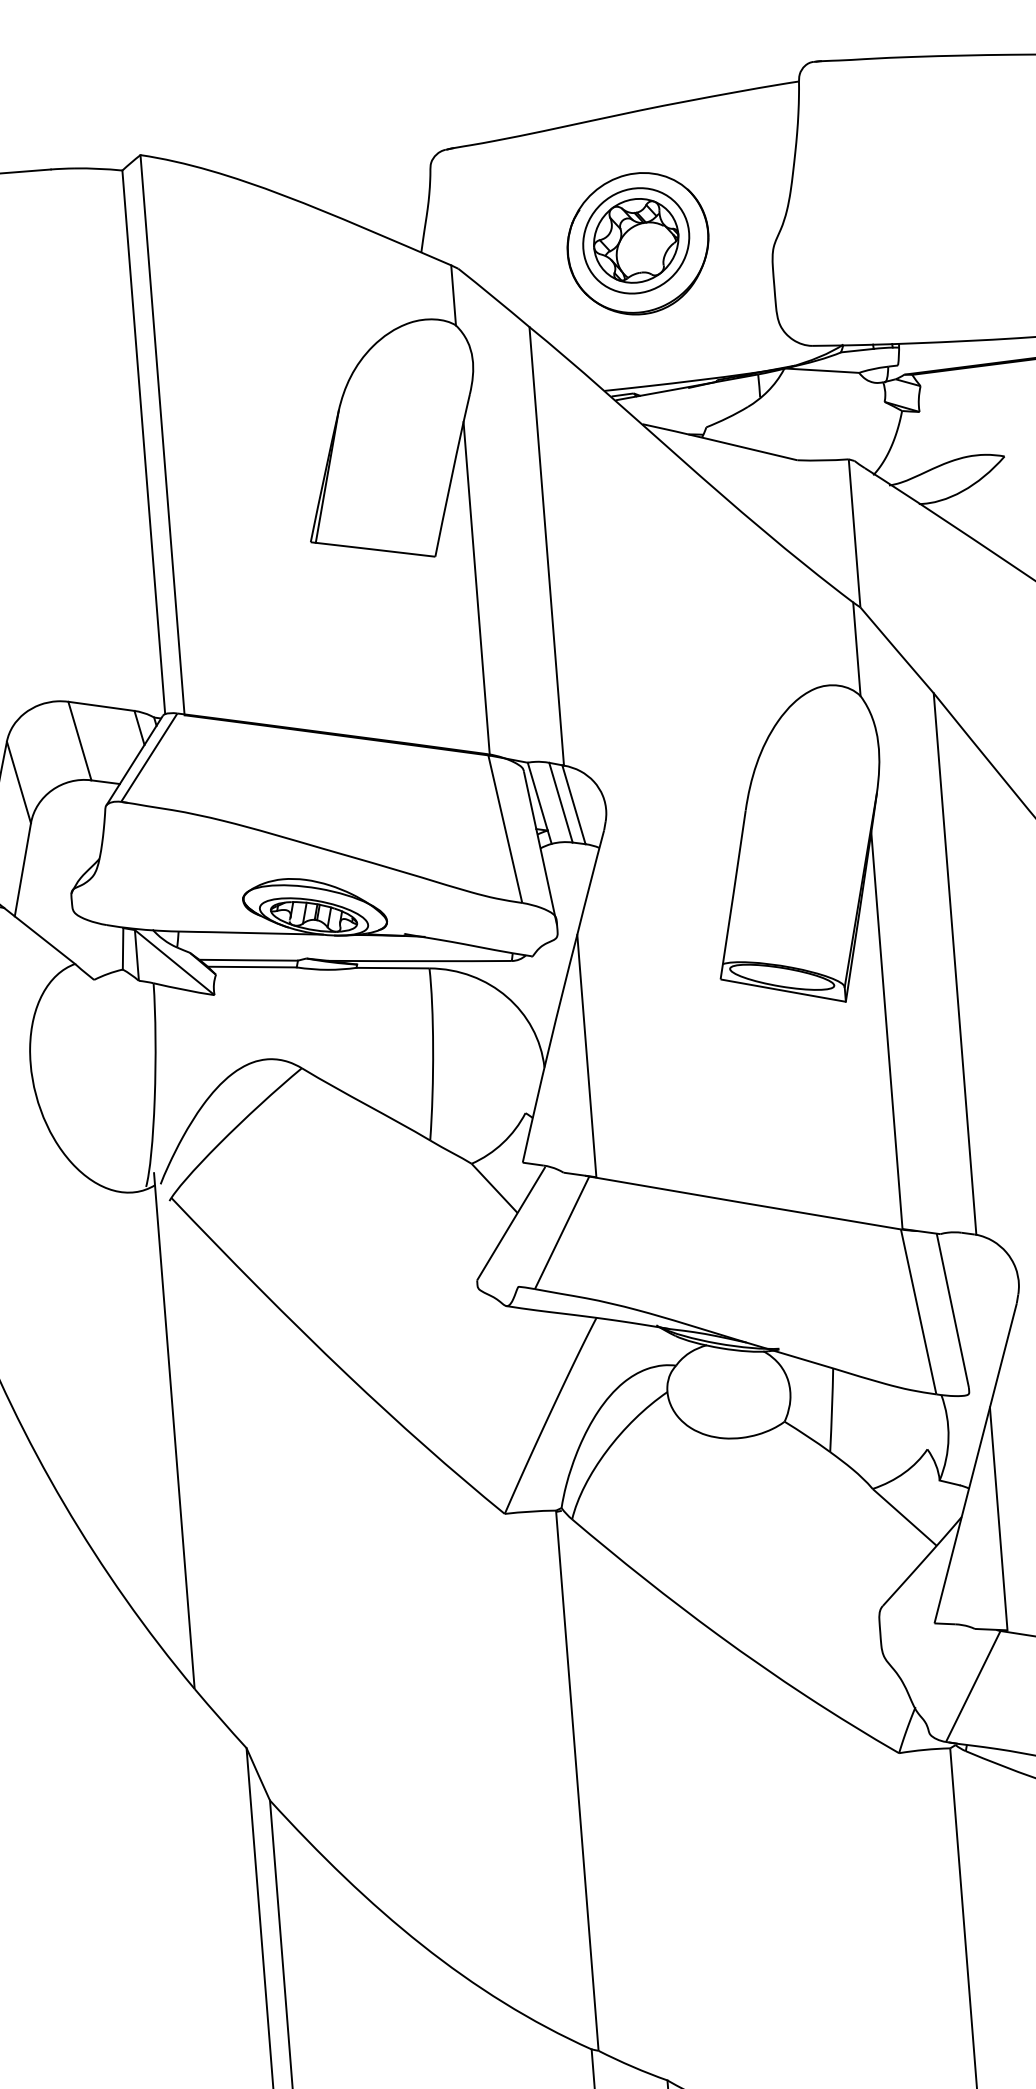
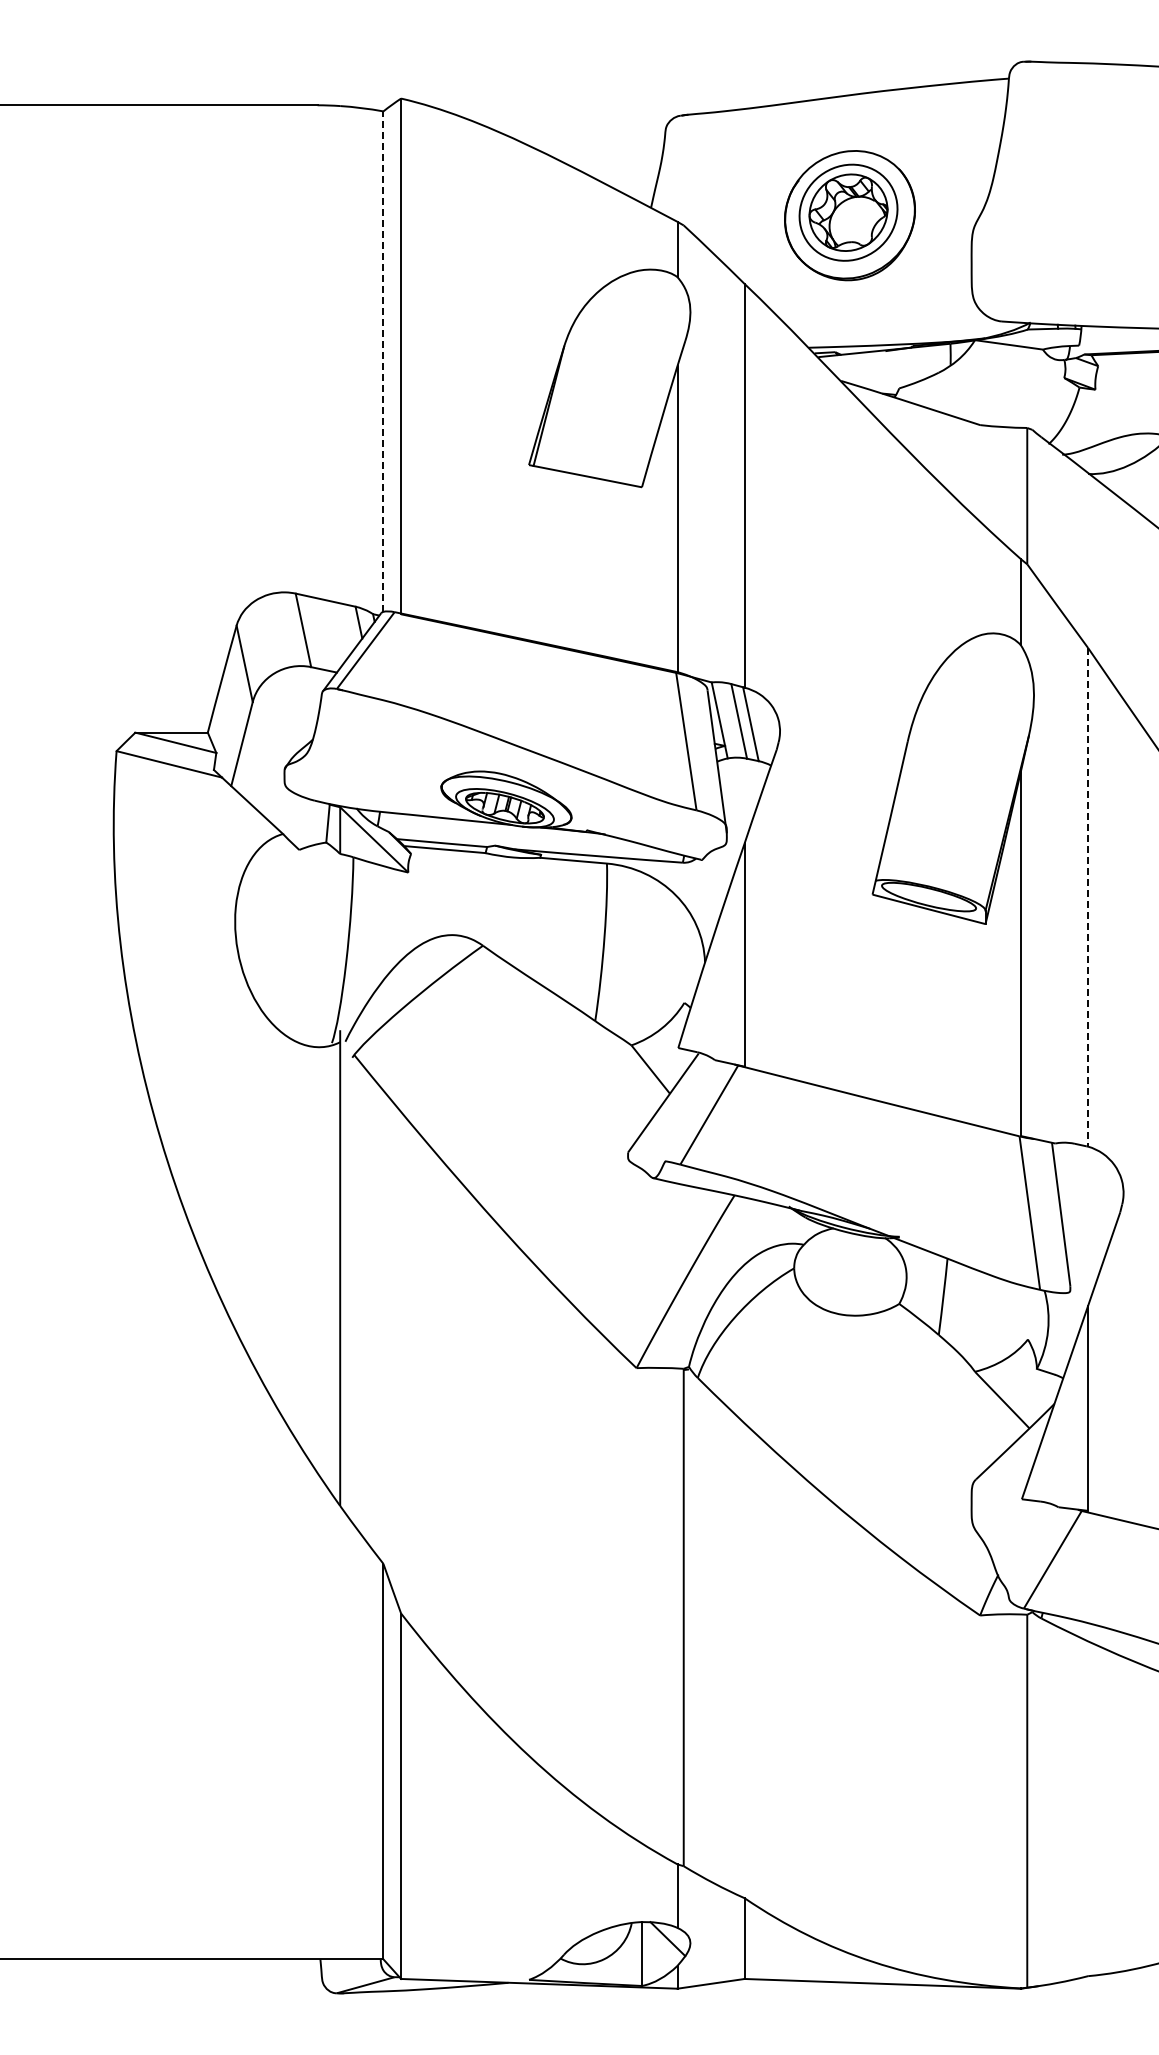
line: (143, 442) -> (383, 361), solid -> dashed
line: (955, 964) -> (1088, 897), solid -> dashed

